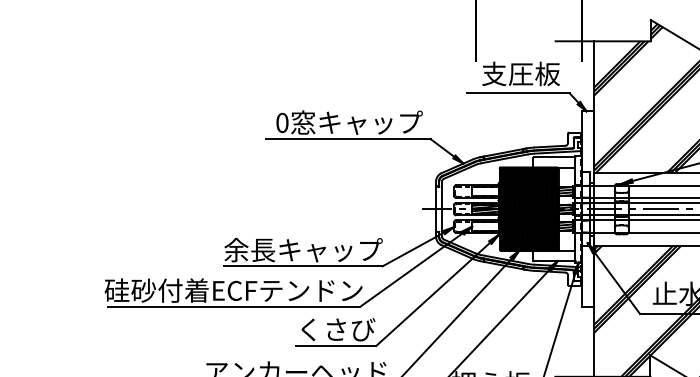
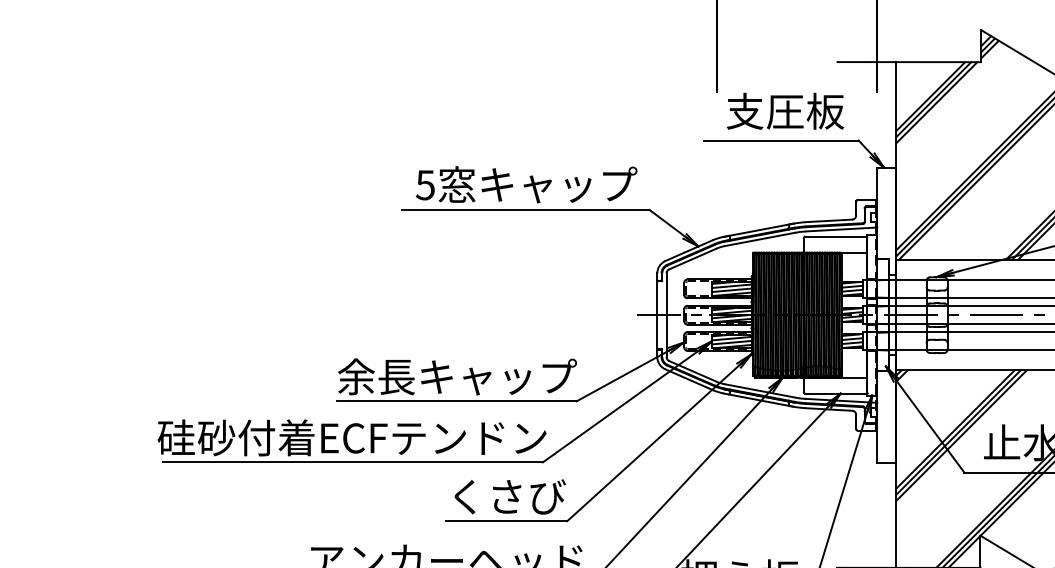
text: (282, 122) -> (425, 184), 0 -> 5
hatch: (485, 191) -> (731, 288), added
hatch: (485, 226) -> (731, 341), added

